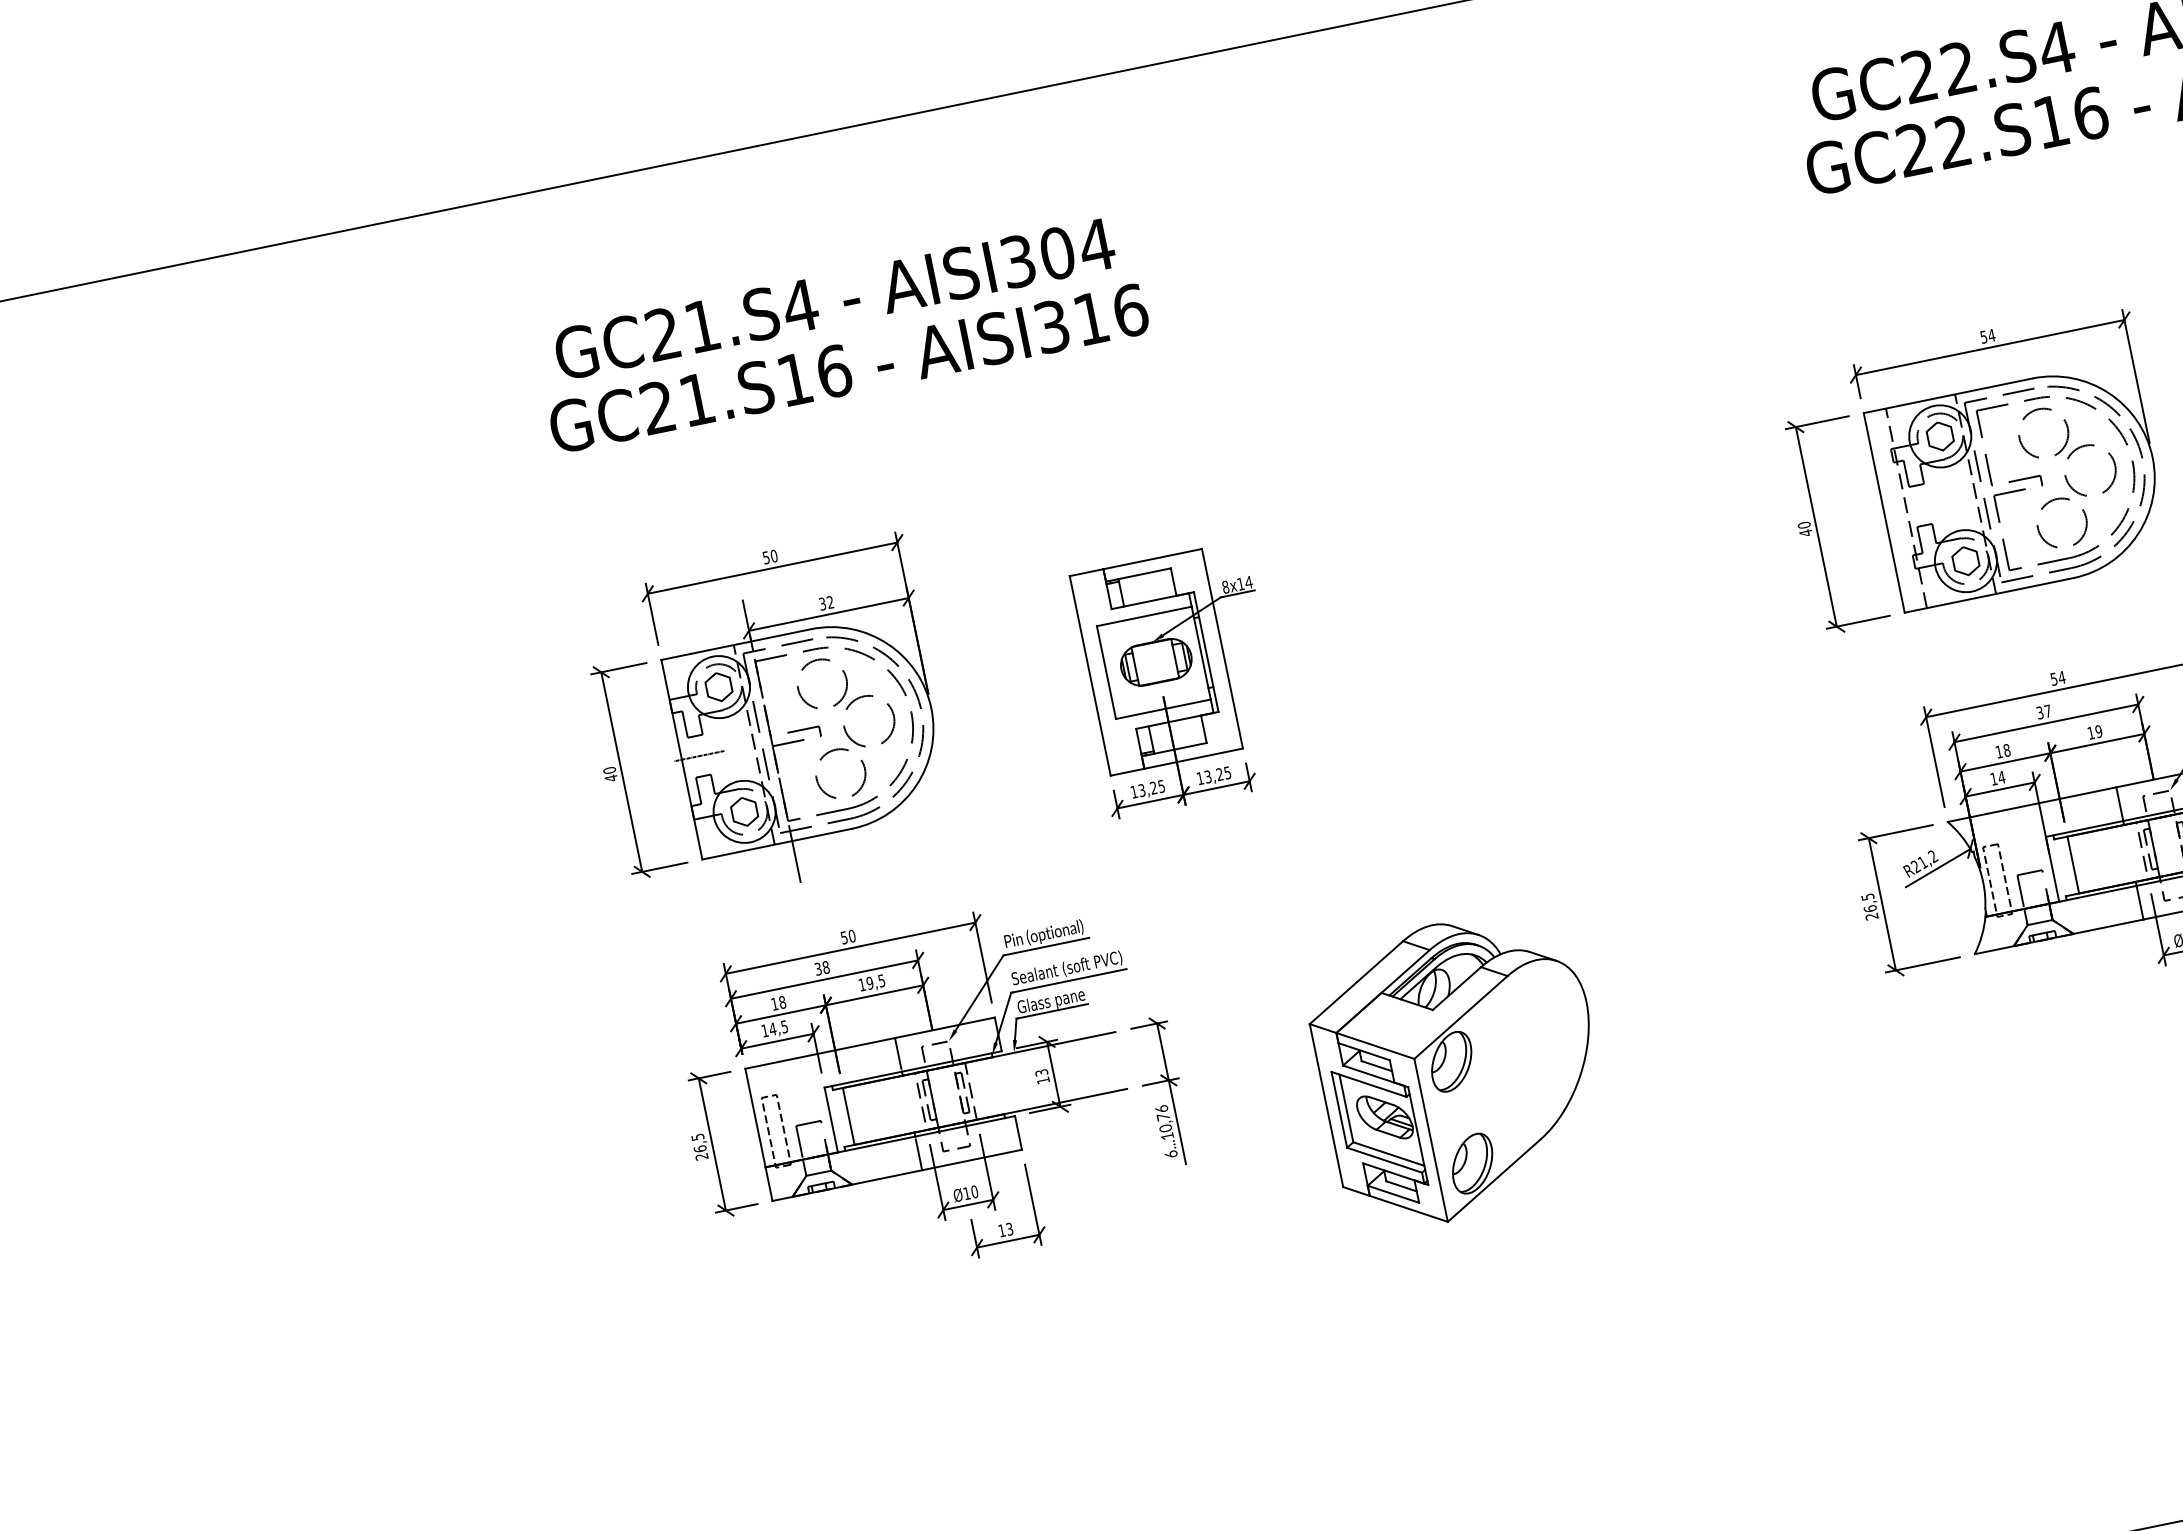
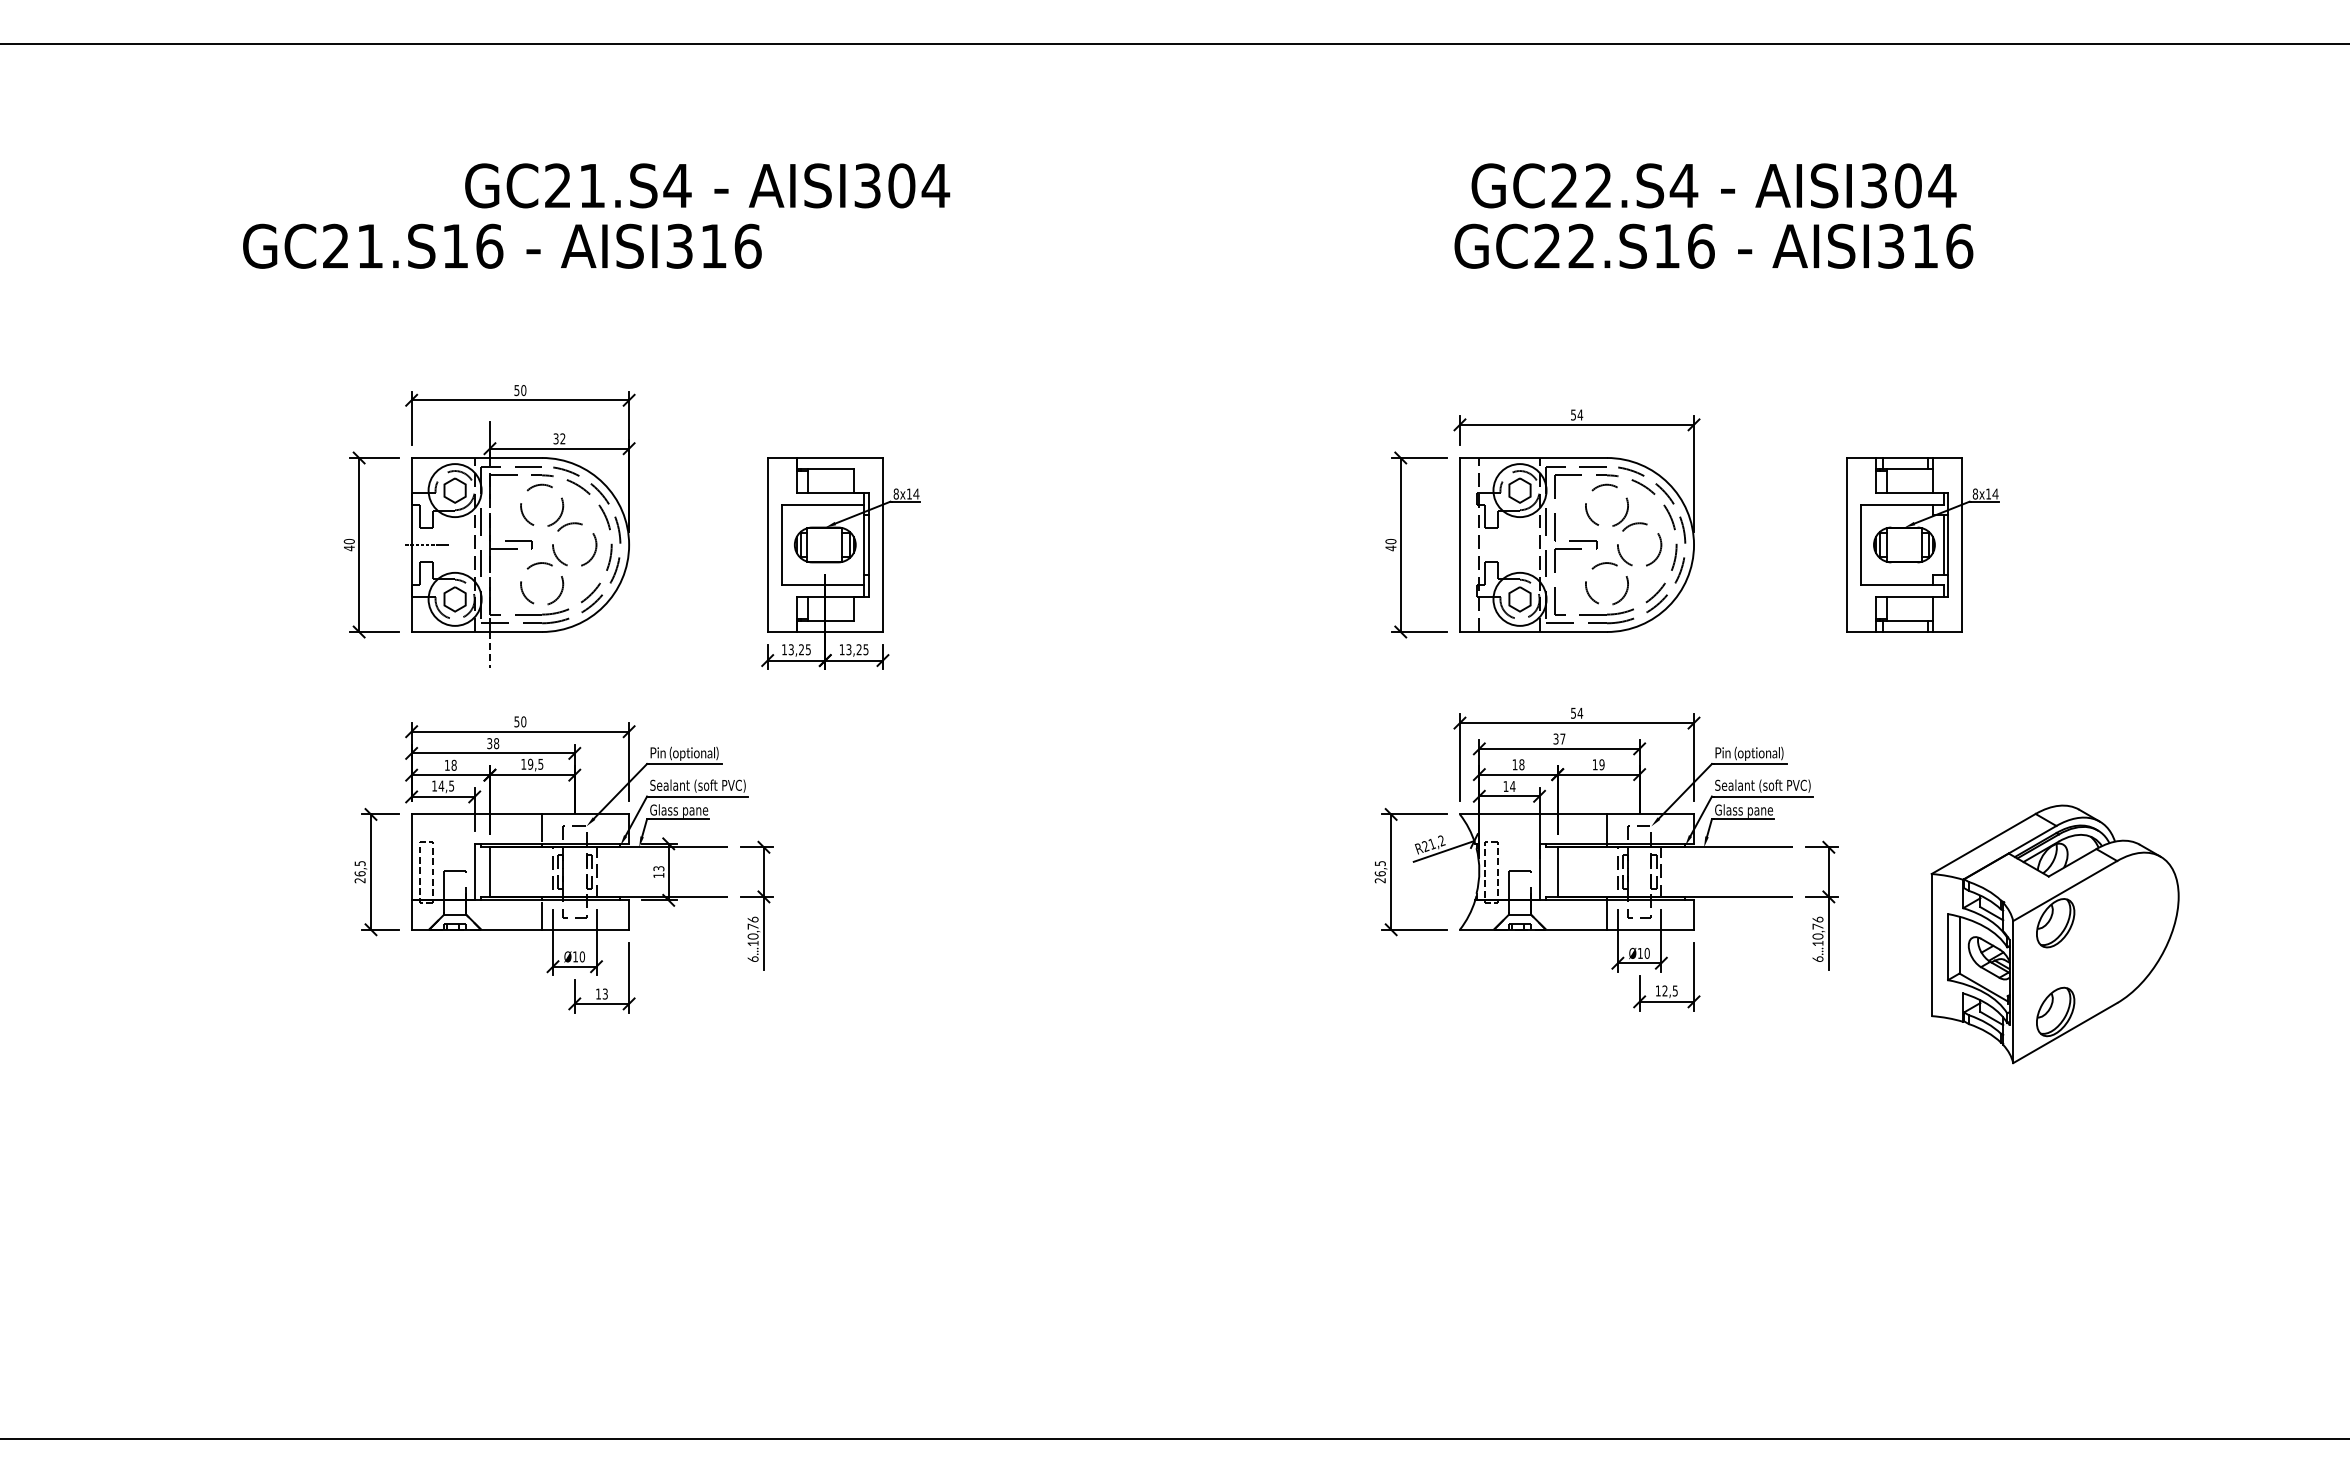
text: (834, 298) -> (707, 185), moved
text: (848, 367) -> (502, 245), moved
line: (795, 861) -> (489, 649), solid -> dashed
part: (1458, 1069) -> (1008, 937), removed

